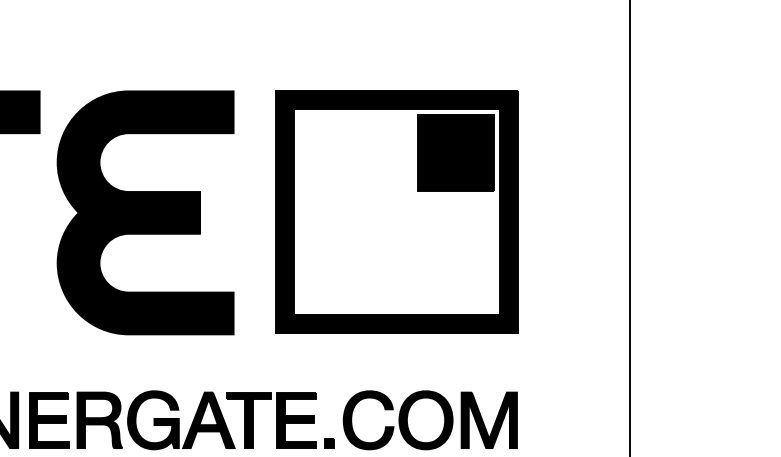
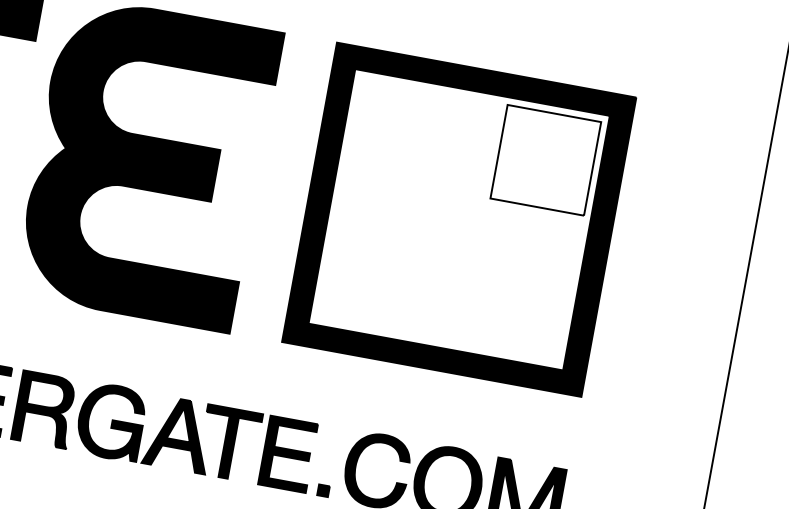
fill: (455, 153) -> (545, 160), removed

